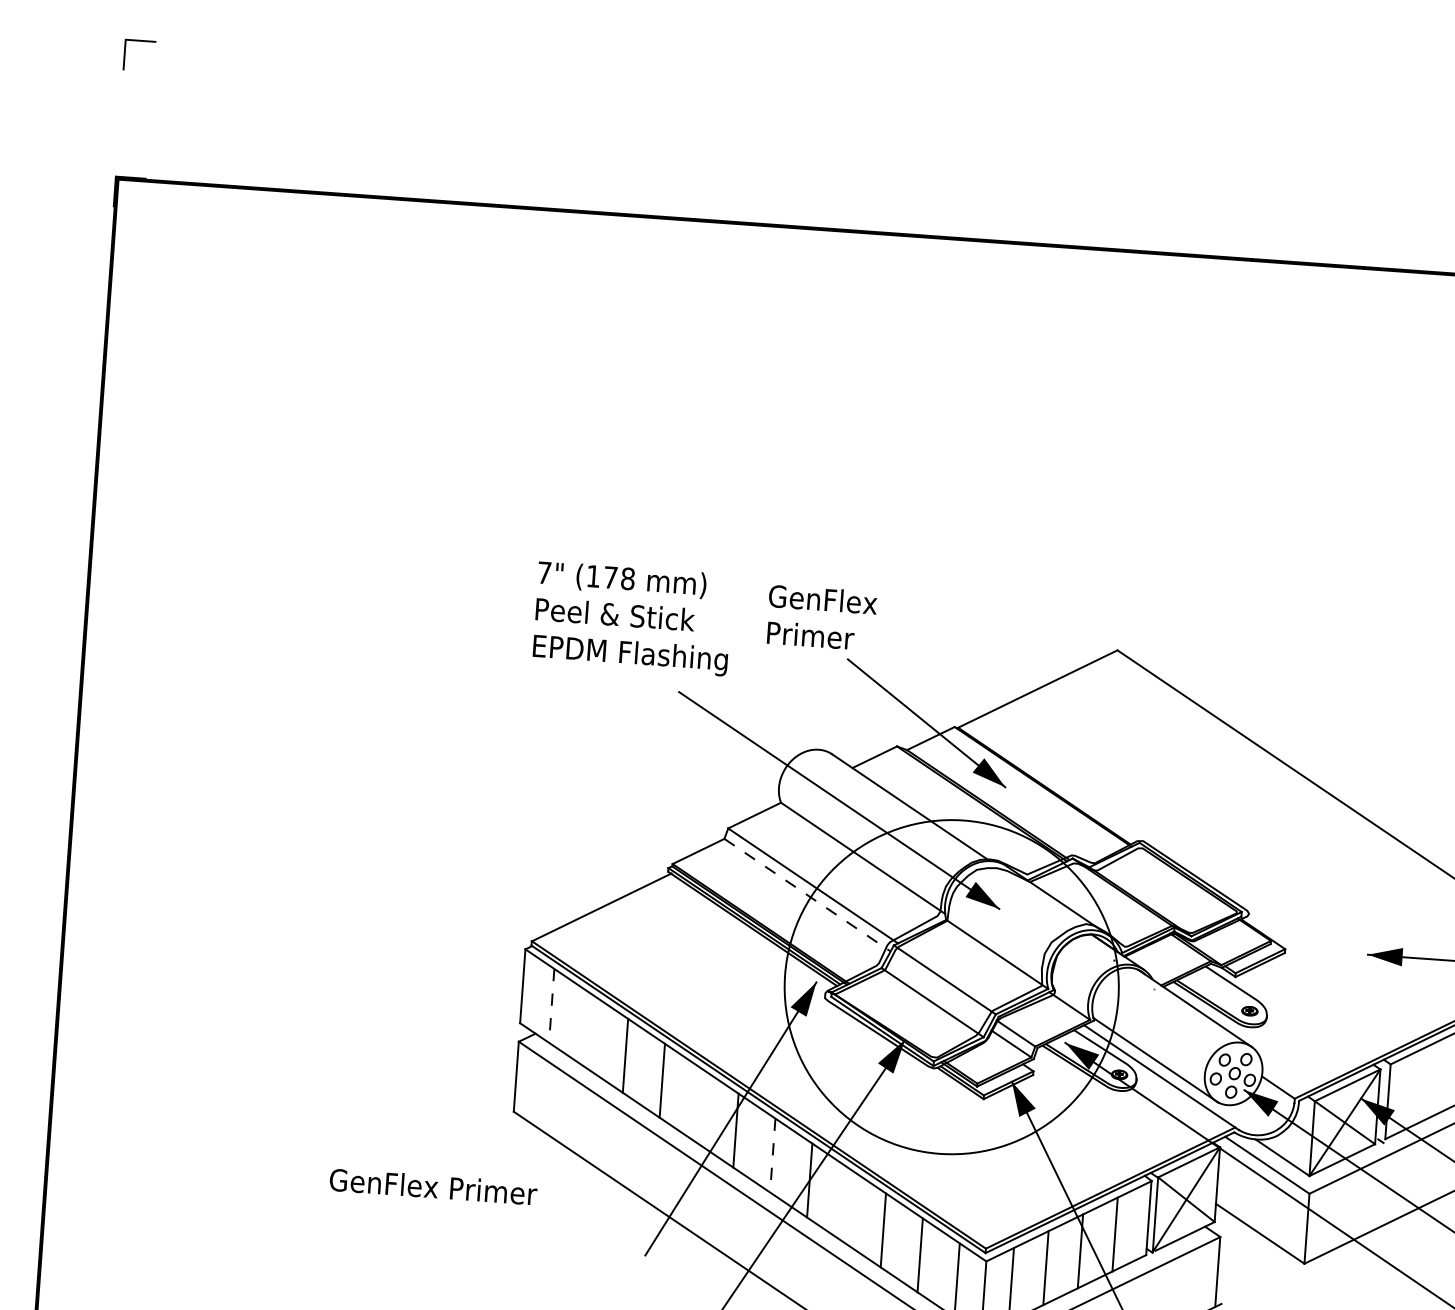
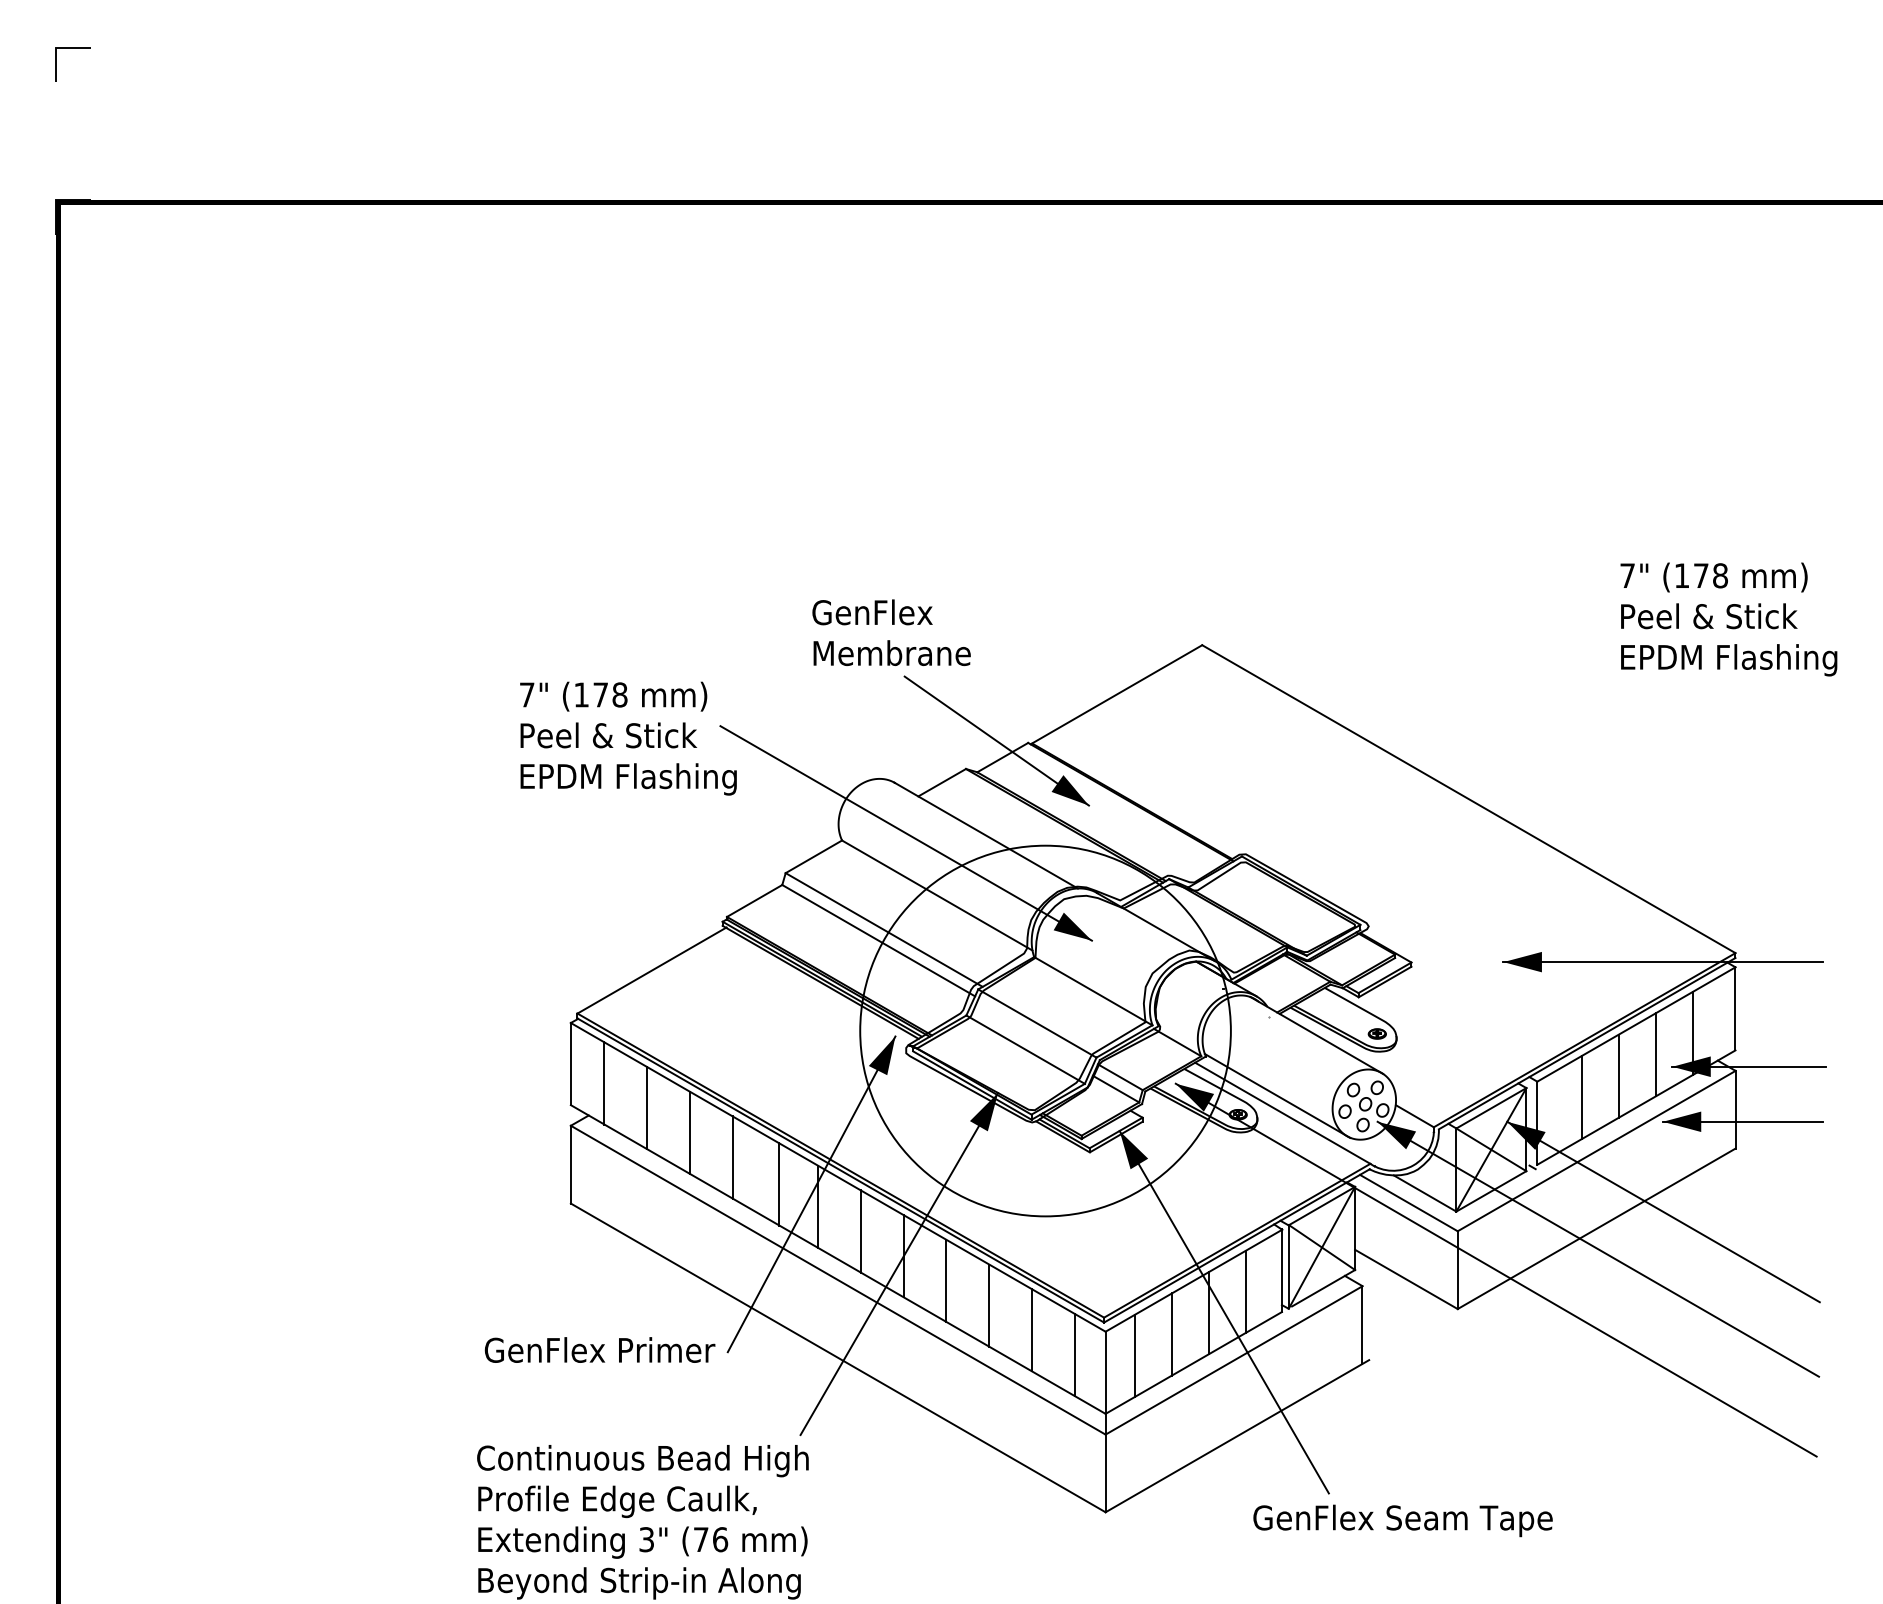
text: (632, 618) -> (628, 738), moved
text: (839, 637) -> (893, 653), GenFlex Primer -> GenFlex Membrane
line: (808, 895) -> (879, 940), dashed -> solid
line: (551, 1005) -> (604, 1083), dashed -> solid
line: (588, 1031) -> (647, 1108), added
line: (1429, 1081) -> (1581, 1097), added
line: (702, 1108) -> (779, 1184), added
line: (772, 1156) -> (860, 1232), dashed -> solid
text: (433, 1186) -> (599, 1349), moved
line: (846, 1205) -> (946, 1280), added

